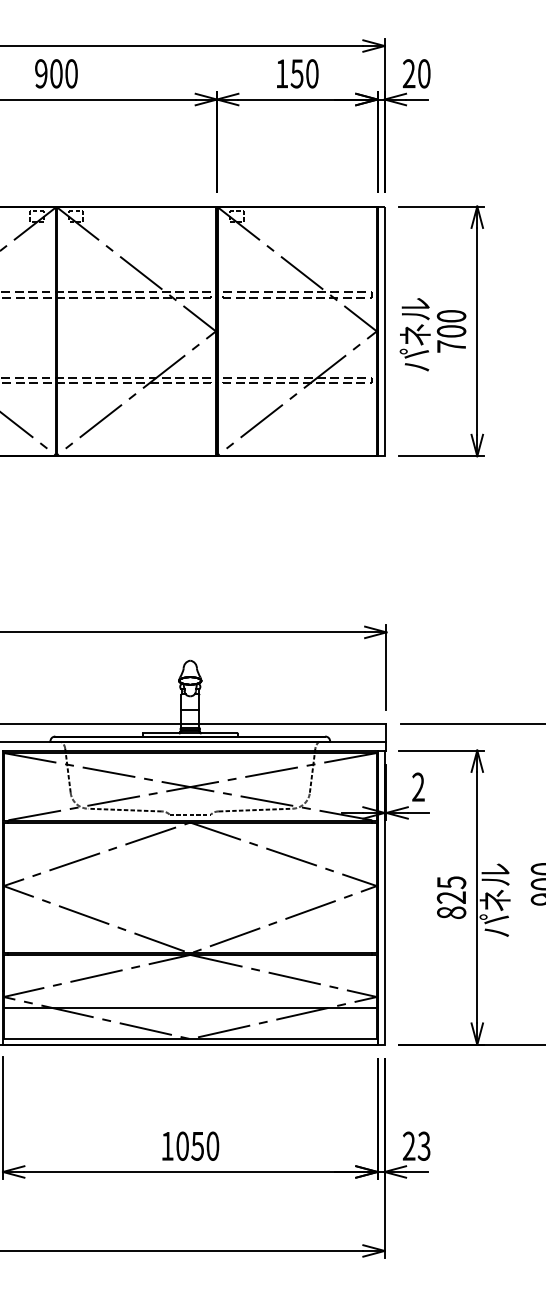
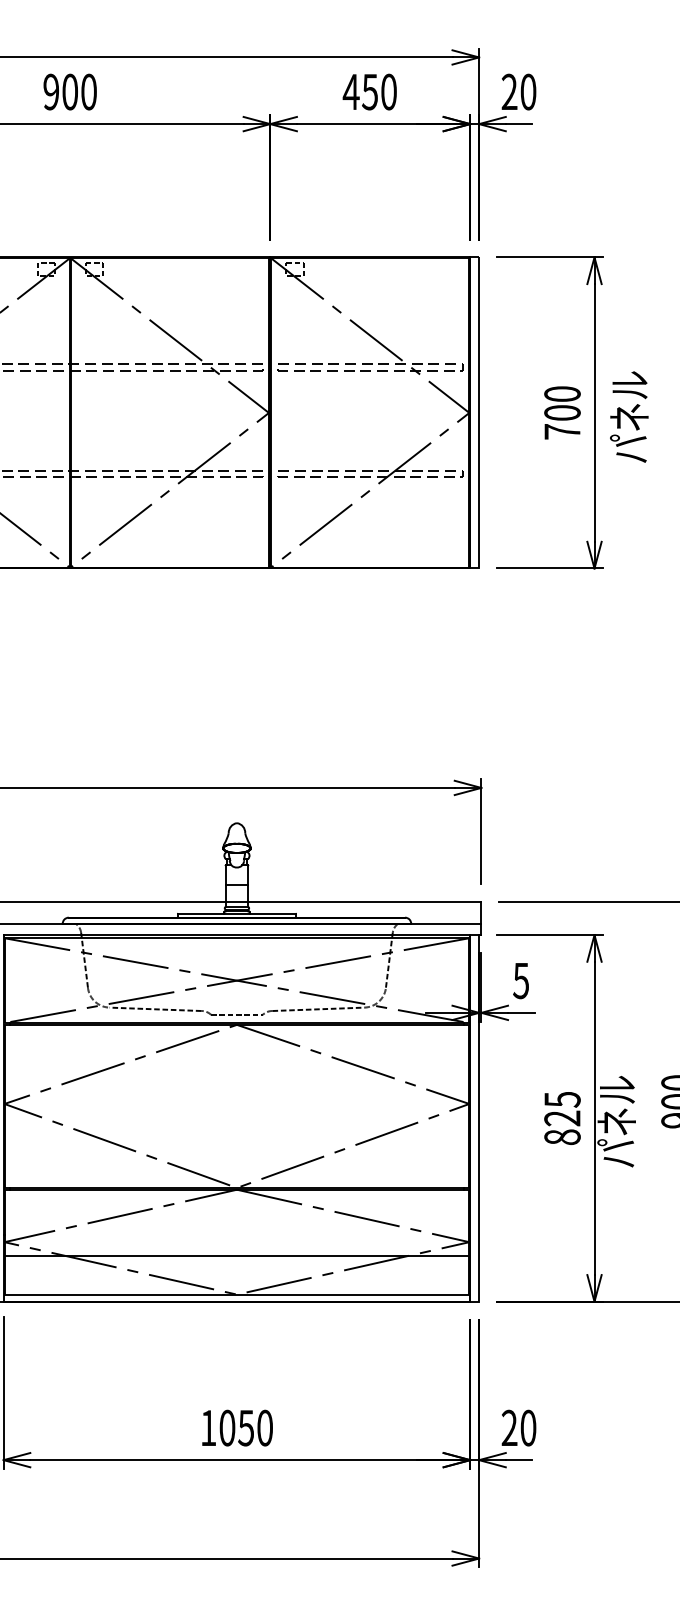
text: (281, 73) -> (350, 91), 150 -> 450
text: (414, 334) -> (628, 416), moved
text: (418, 786) -> (521, 979), 2 -> 5
text: (423, 1145) -> (527, 1427), 23 -> 20

